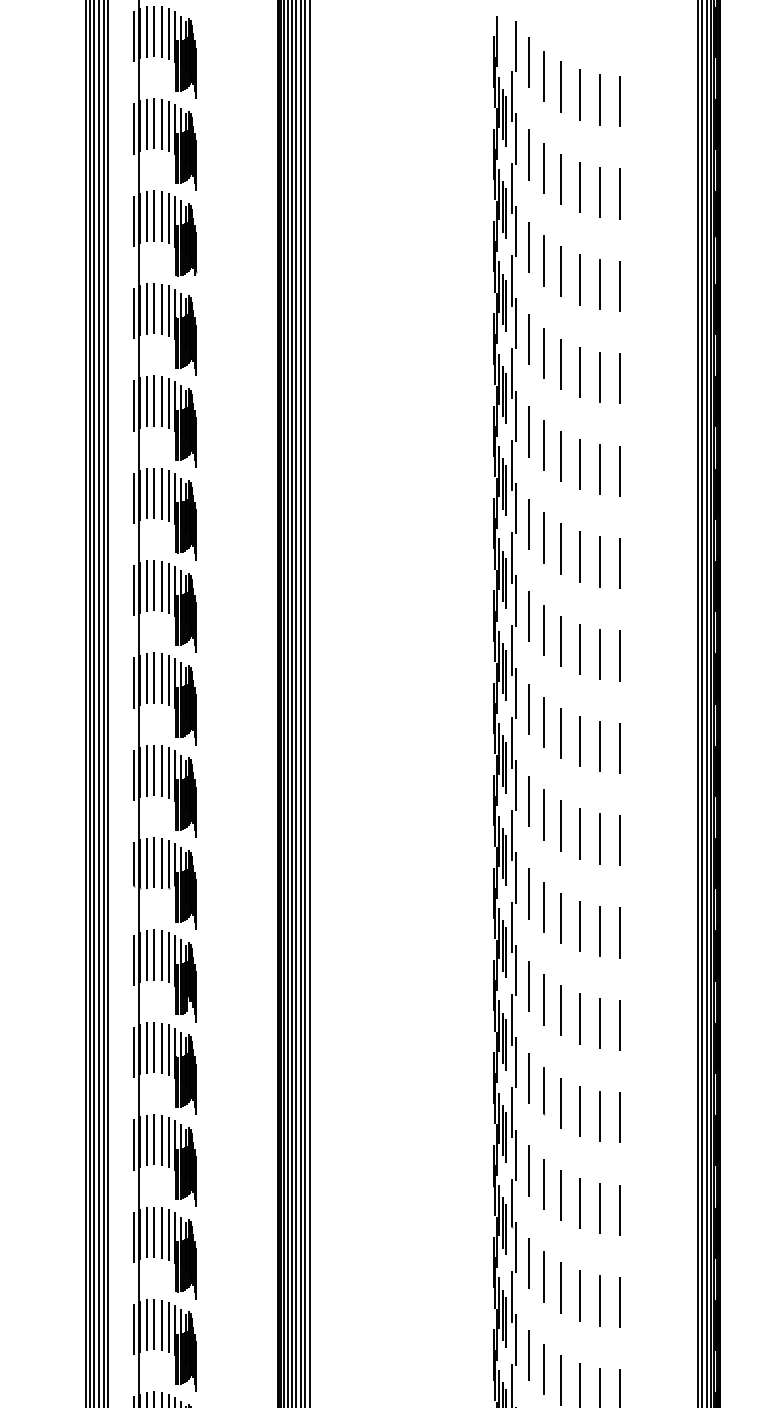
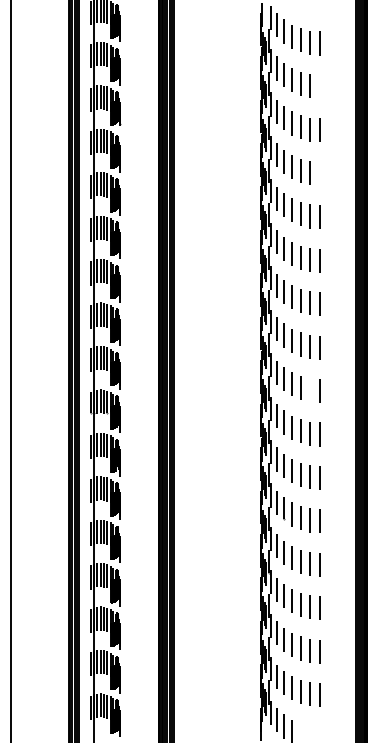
line: (619, 193) -> (319, 86), removed
line: (619, 378) -> (319, 173), removed
line: (600, 839) -> (310, 390), removed

